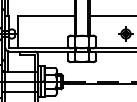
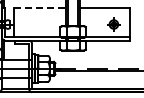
line: (46, 16) -> (40, 8), solid -> dashed

